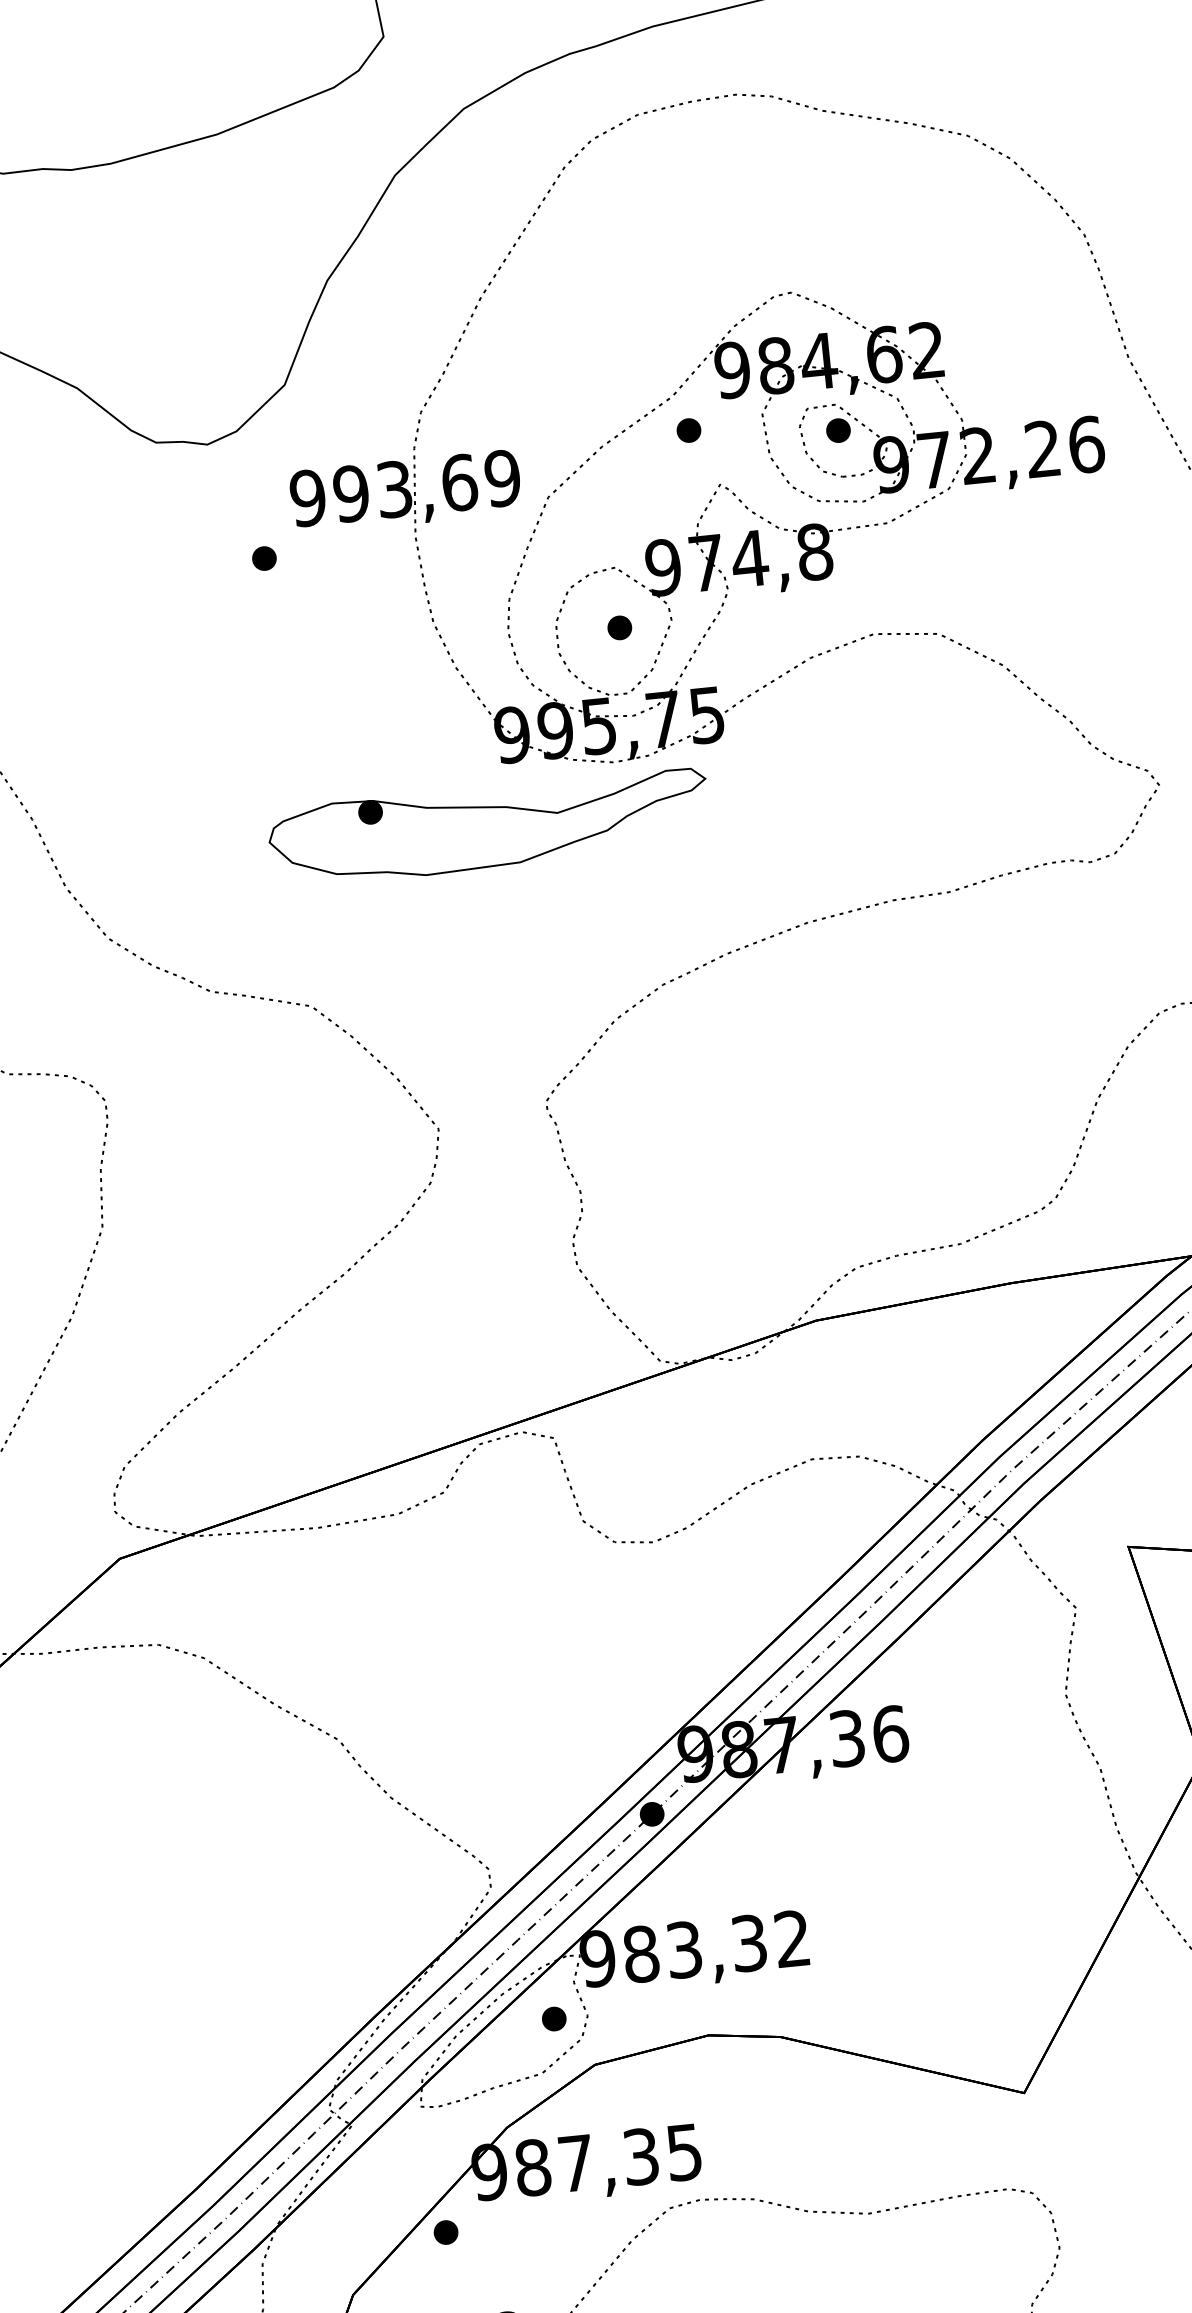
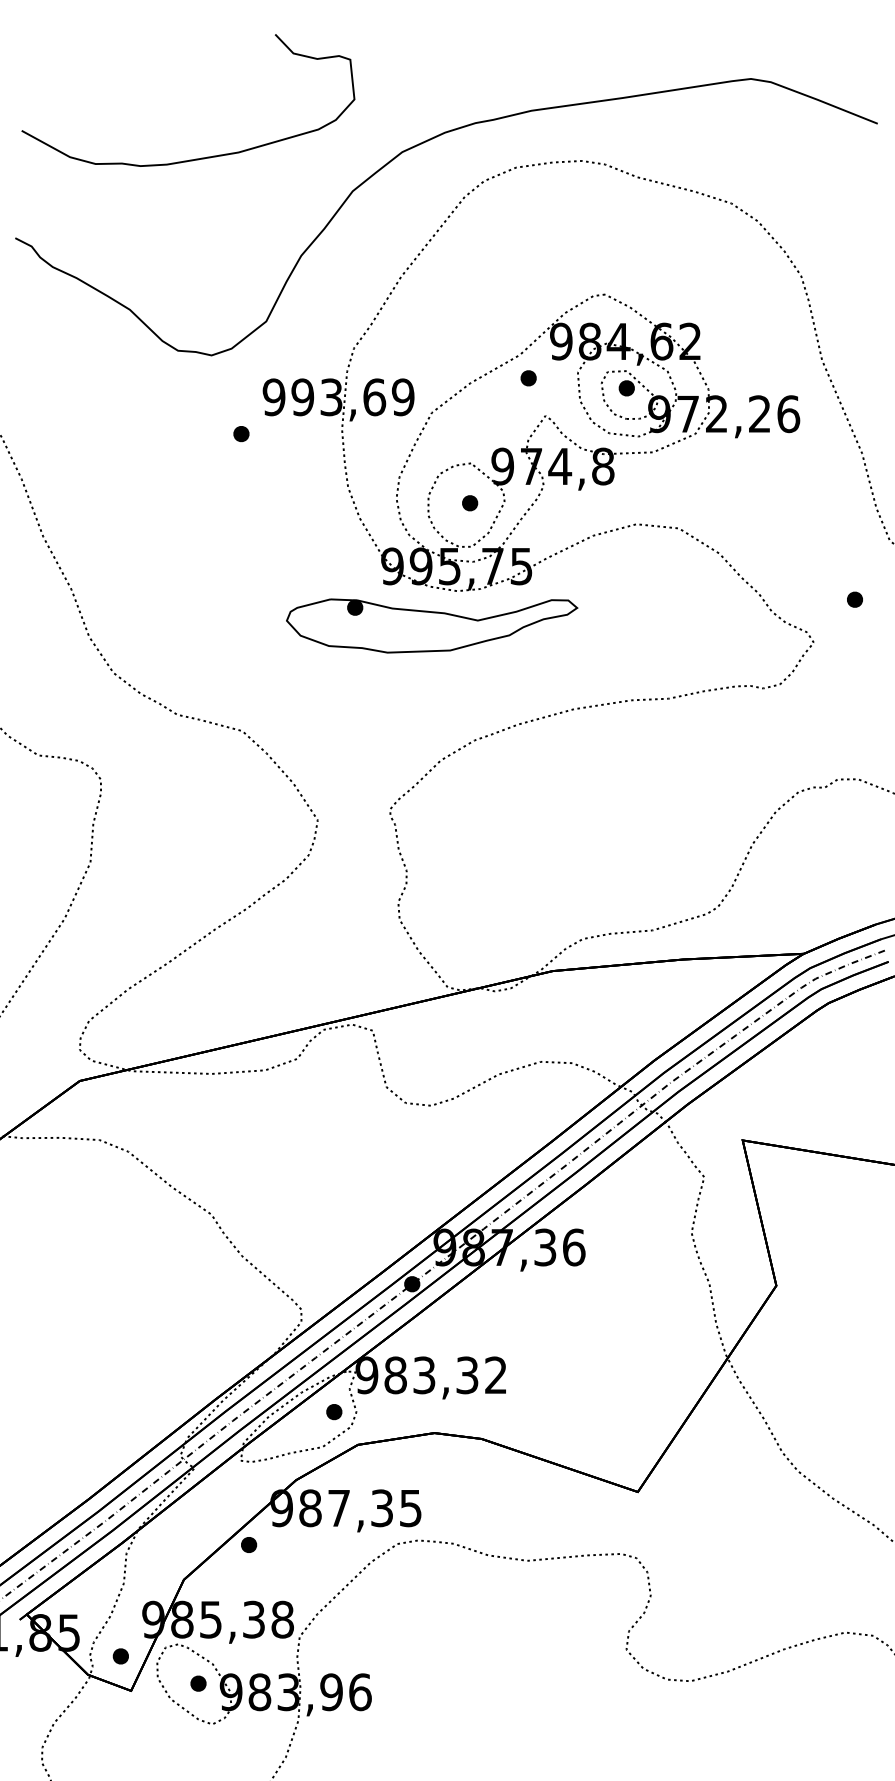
part: (489, 827) -> (432, 625), moved

